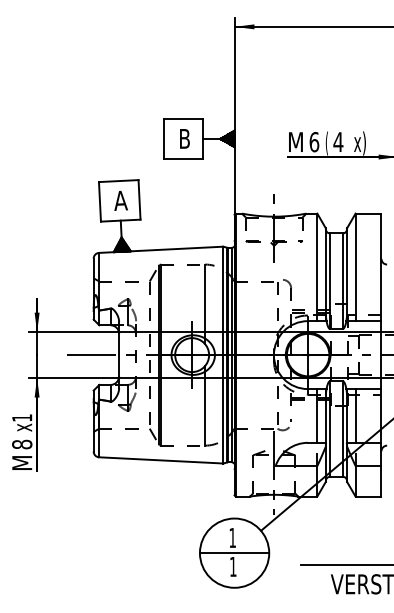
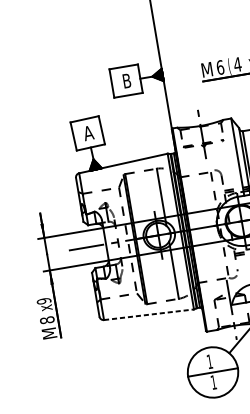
text: (22, 417) -> (44, 300), x1 -> x9
line: (161, 460) -> (149, 314), solid -> dashed

